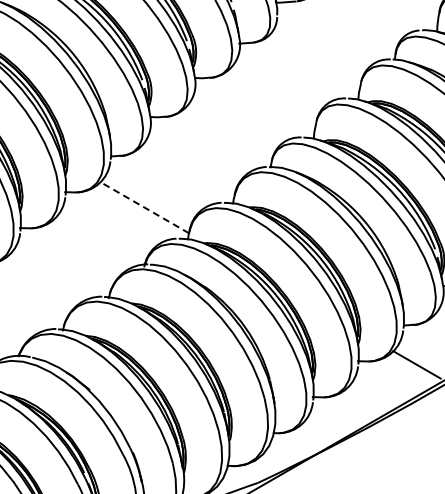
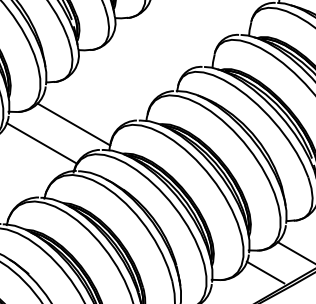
line: (144, 207) -> (73, 124), dashed -> solid
line: (105, 230) -> (41, 143), added
line: (378, 387) -> (265, 271), added

